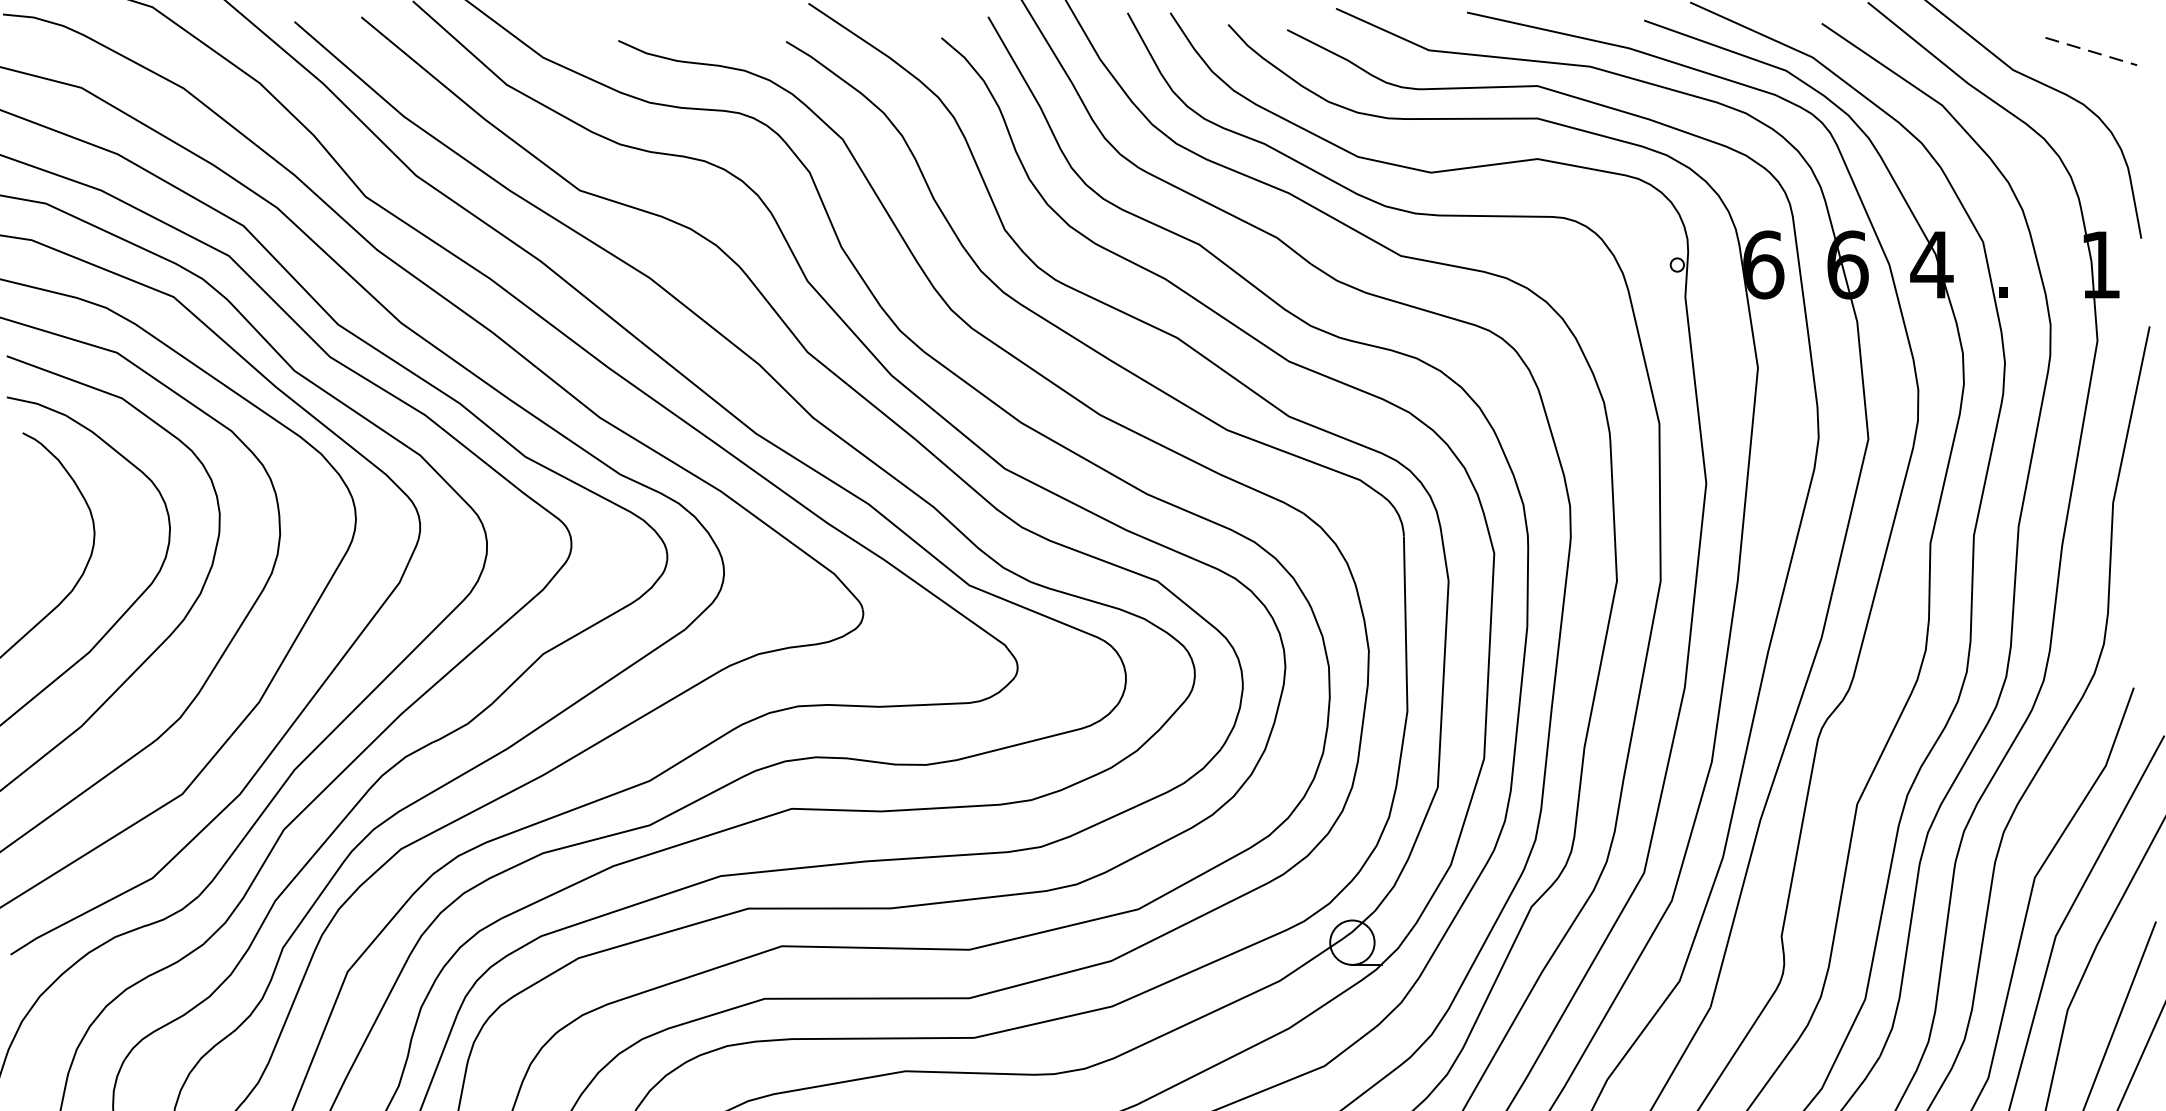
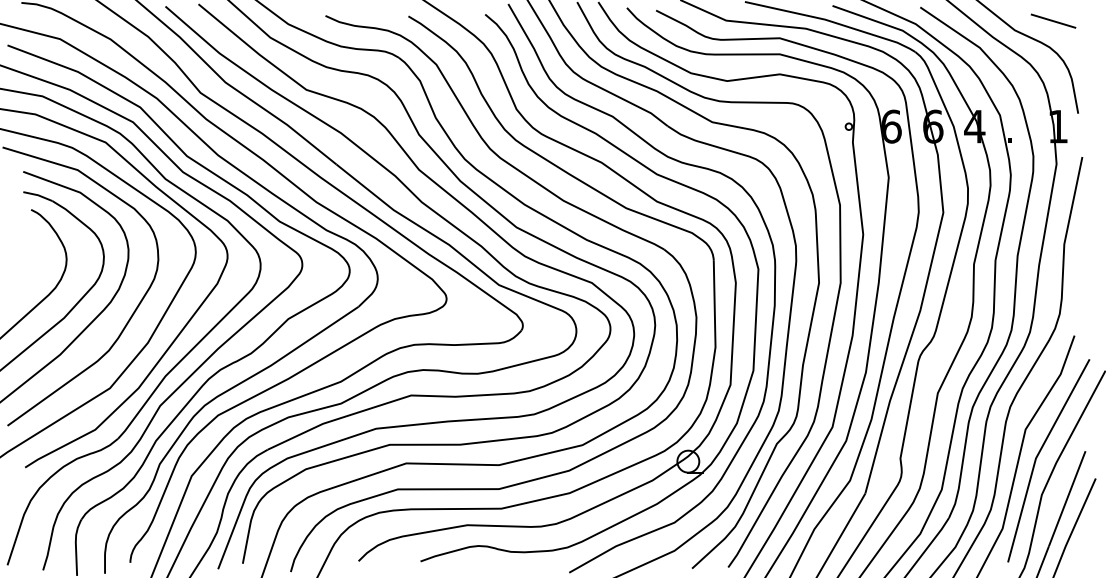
line: (2091, 52) -> (1053, 21), dashed -> solid

